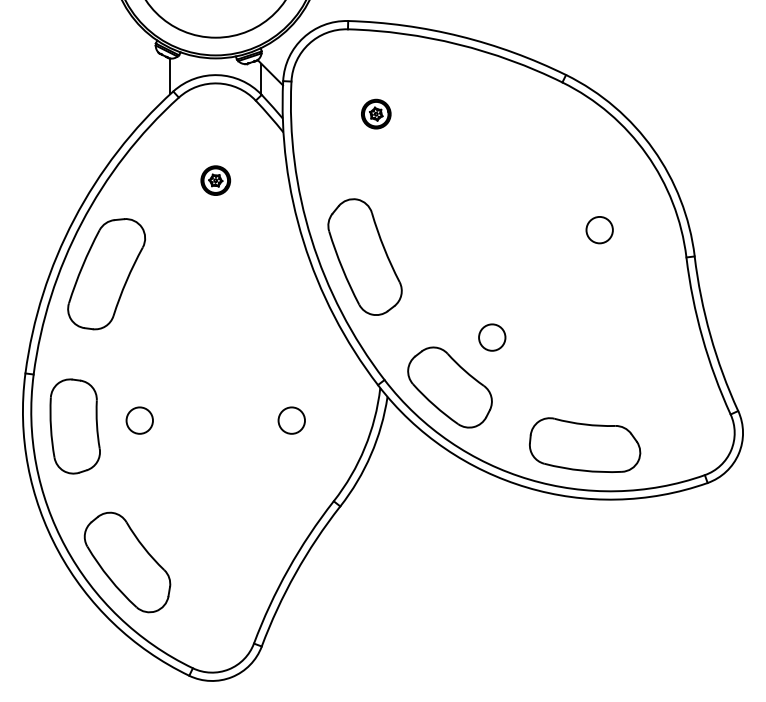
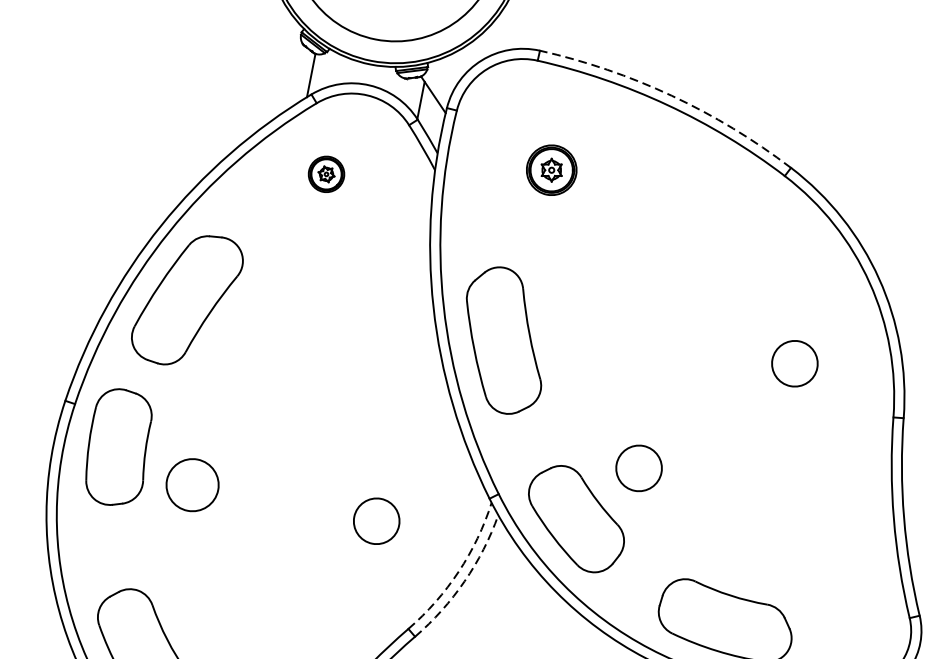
arc: (460, 36) -> (672, 96), solid -> dashed
part: (376, 113) -> (552, 169), size x1.4
part: (215, 180) -> (326, 174), moved
circle: (599, 229) -> (794, 362), size x1.4
circle: (492, 337) -> (639, 468), size x1.4
circle: (139, 420) -> (192, 484), size x1.6
circle: (291, 420) -> (376, 521), size x1.4
part: (74, 426) -> (117, 447), moved
arc: (364, 447) -> (458, 571), solid -> dashed
arc: (371, 454) -> (465, 581), solid -> dashed

